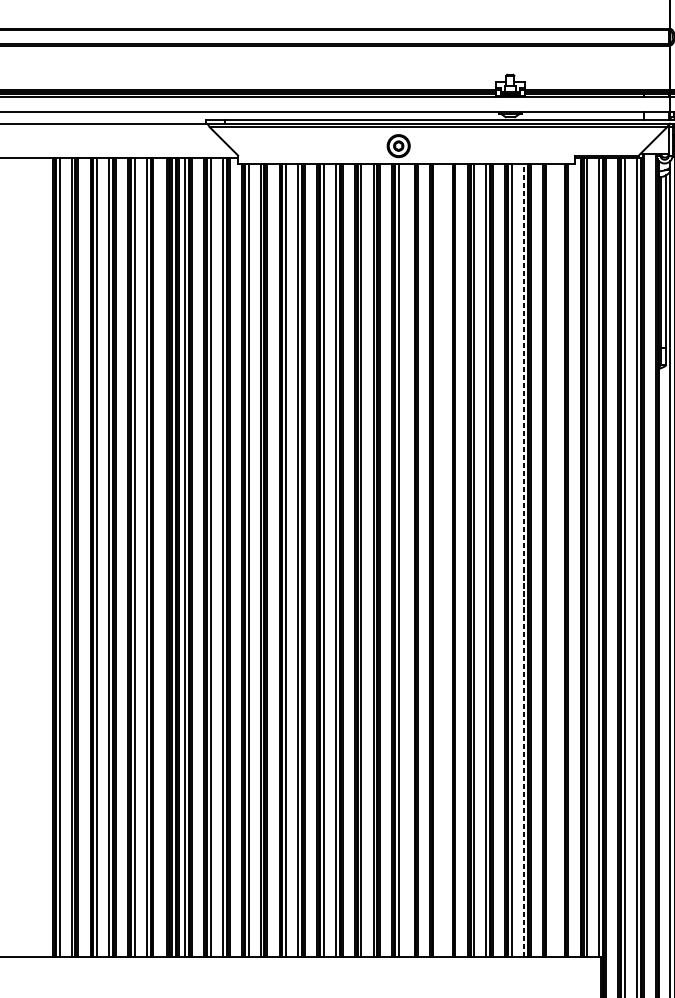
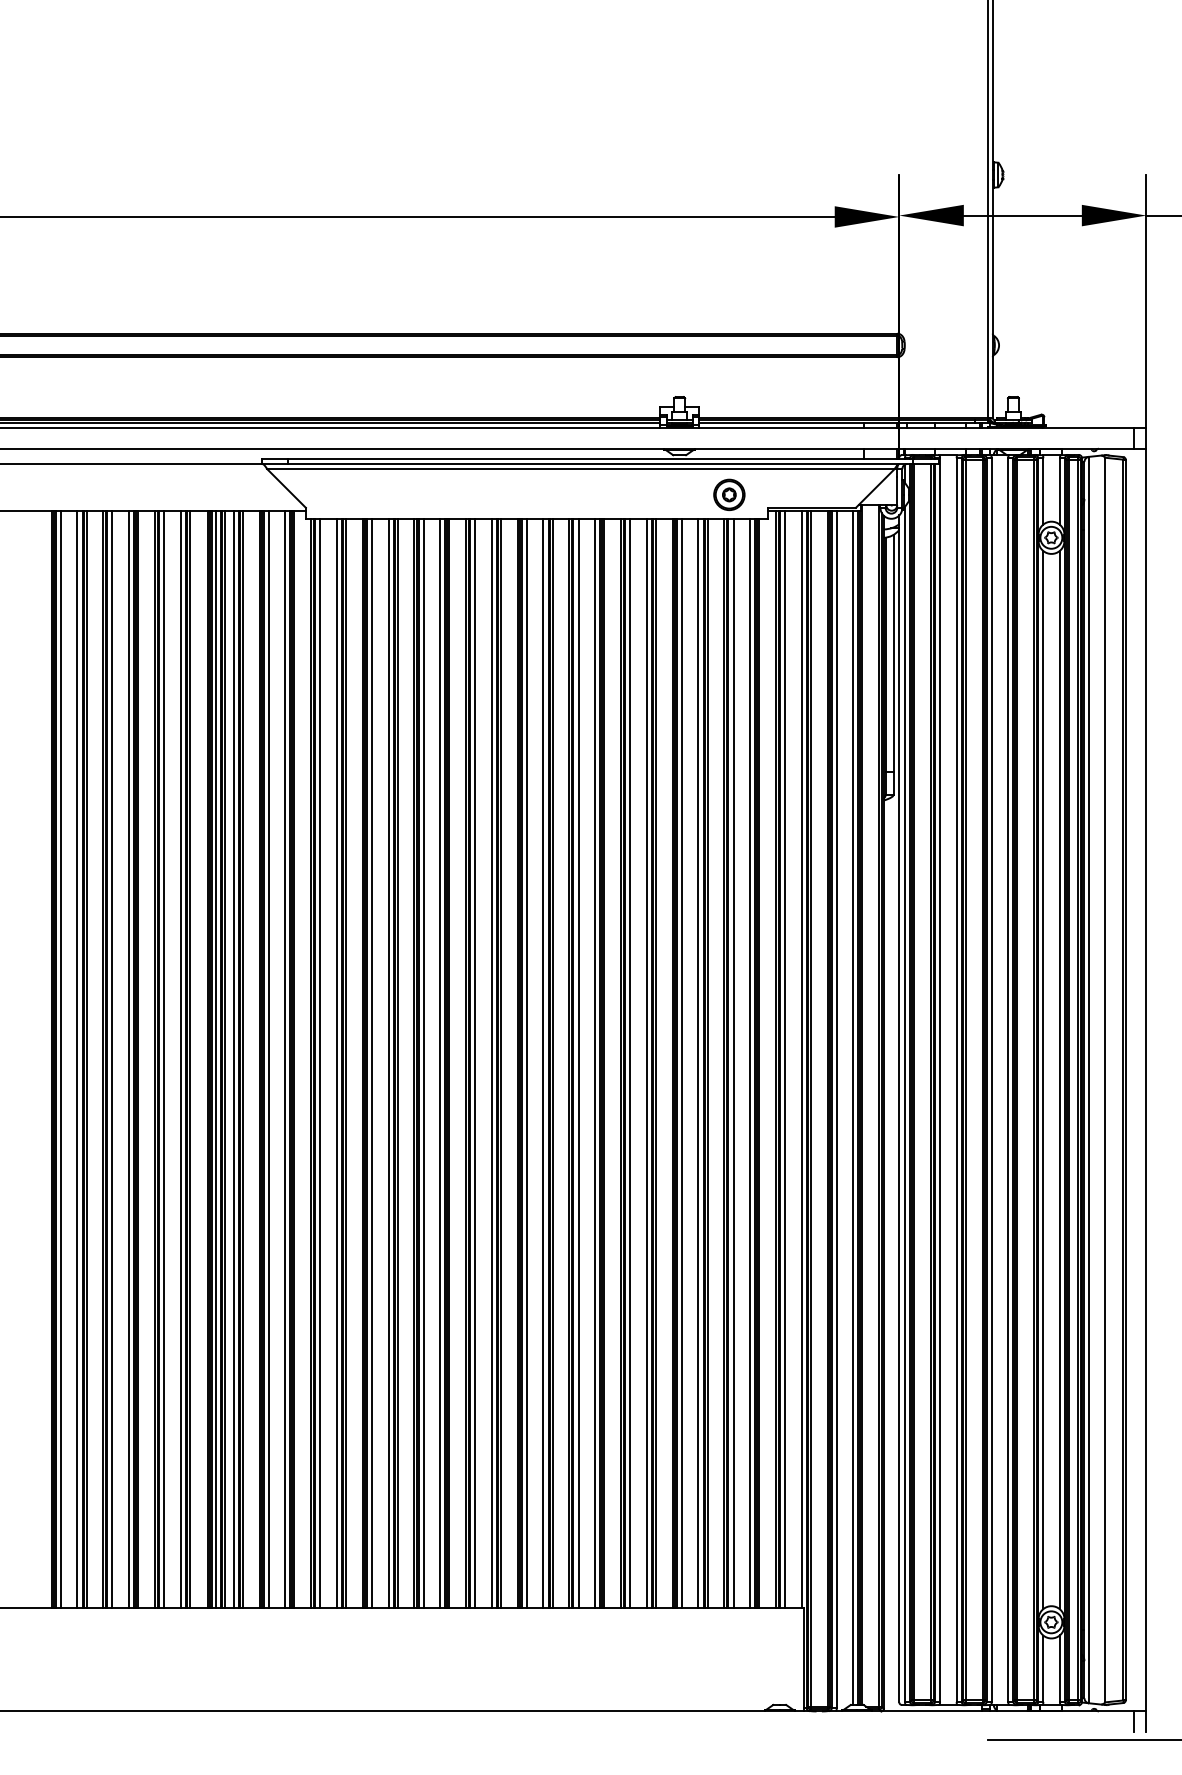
part: (398, 145) -> (729, 494), moved
line: (411, 560) -> (543, 1063), added
line: (436, 560) -> (578, 1063), added
line: (449, 560) -> (595, 1063), added
line: (524, 560) -> (698, 1063), dashed -> solid
line: (549, 560) -> (733, 1063), added
line: (562, 560) -> (750, 1063), added

